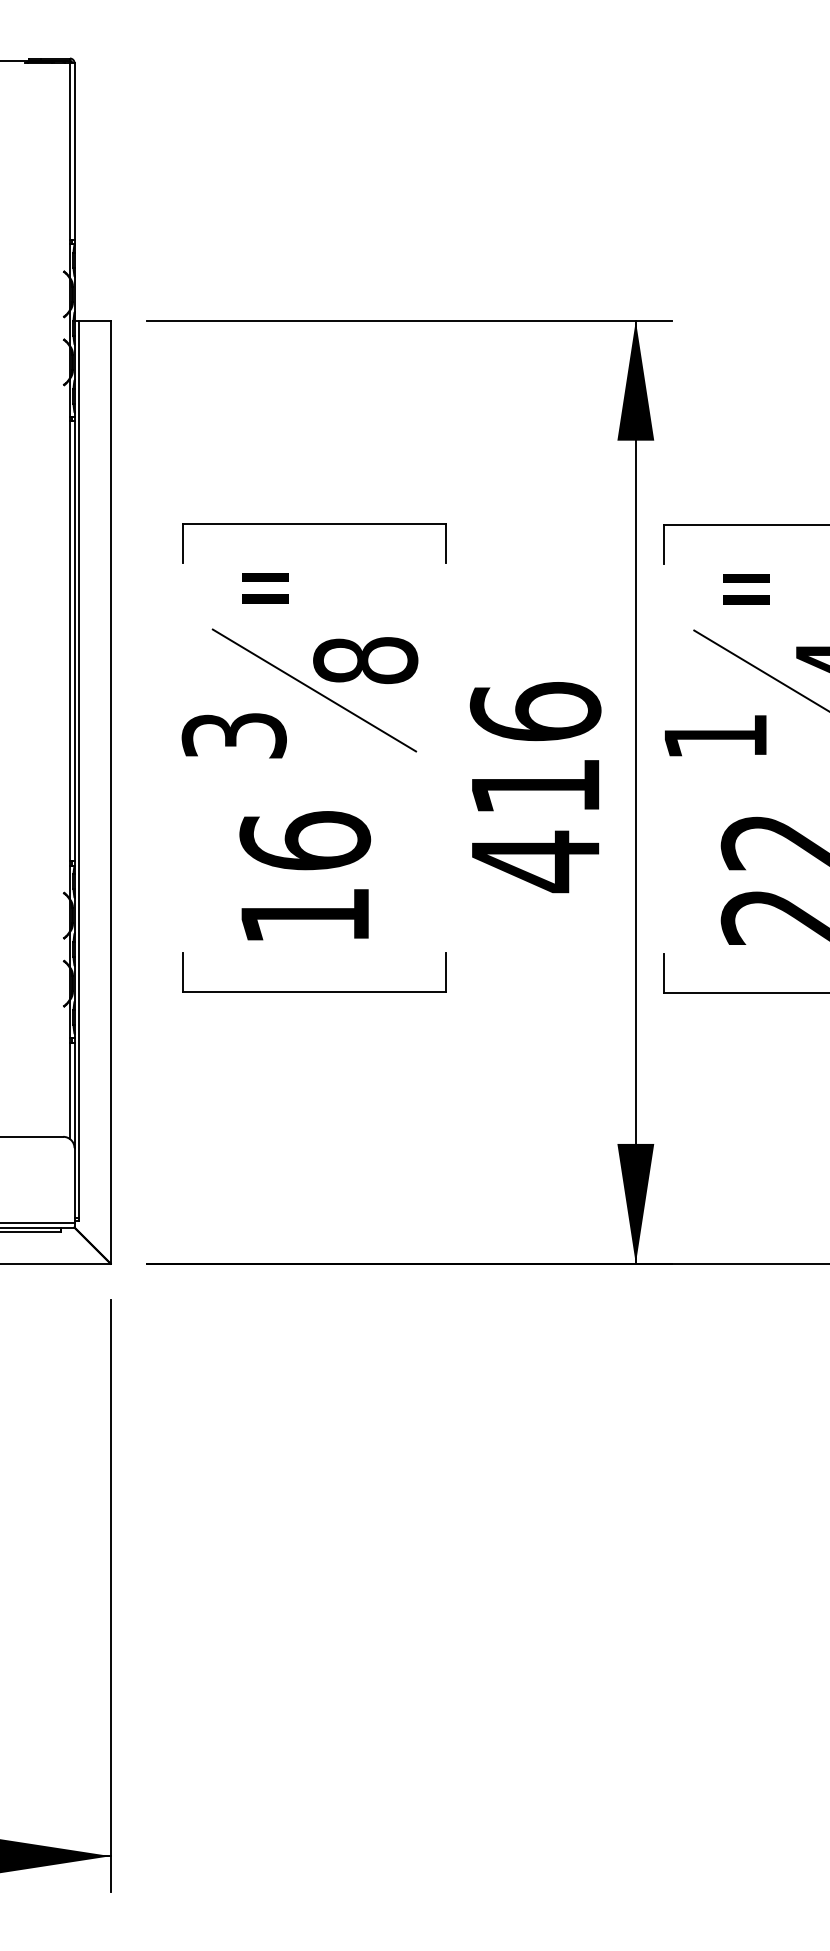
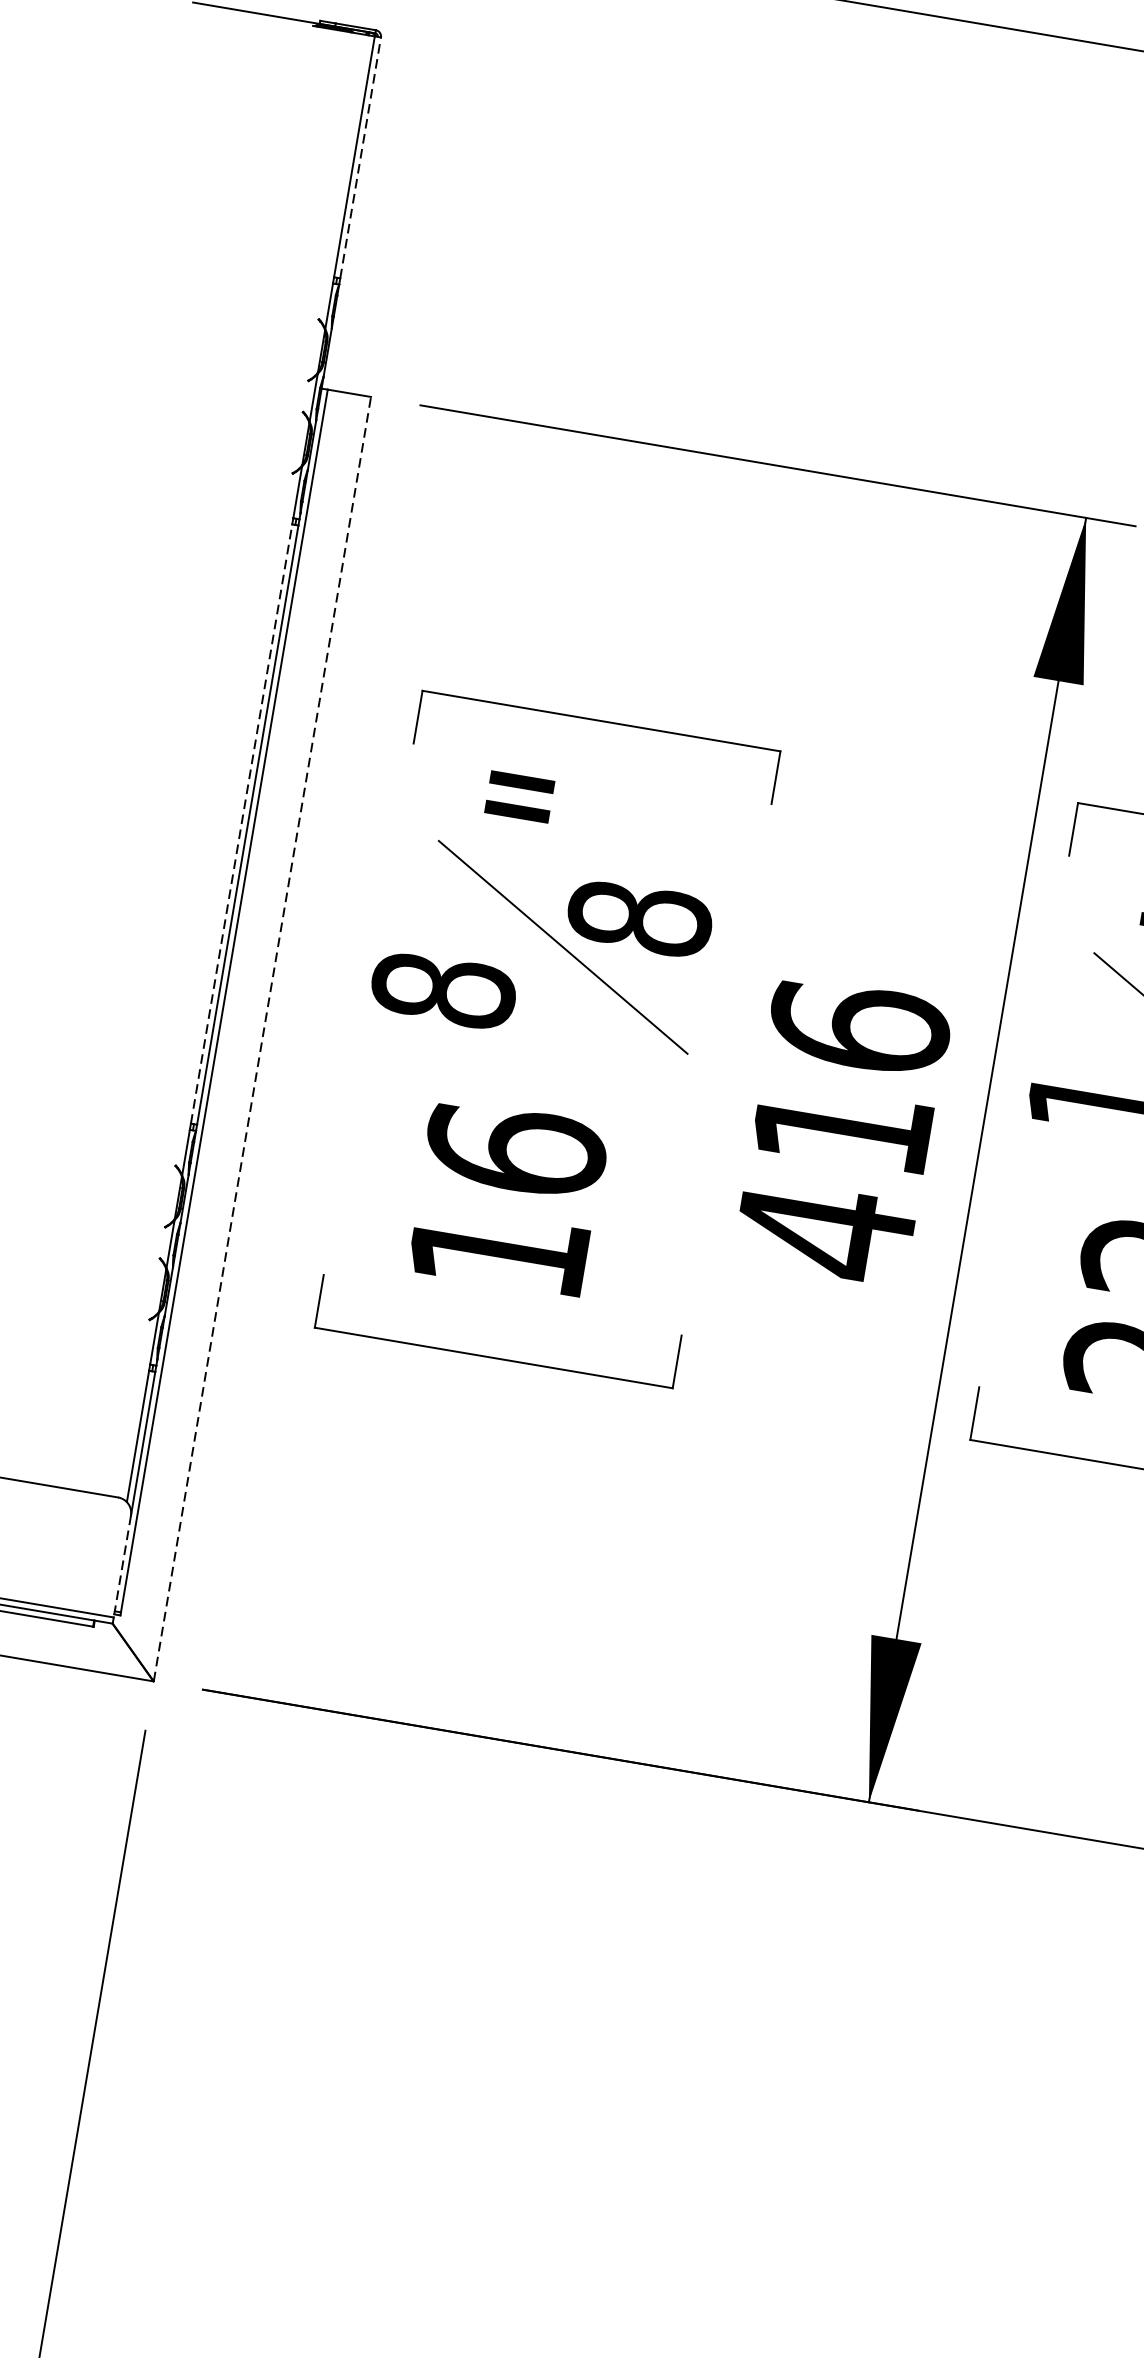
line: (74, 151) -> (360, 157), solid -> dashed
line: (70, 641) -> (242, 824), solid -> dashed
text: (233, 735) -> (442, 990), 3 -> 8
line: (110, 791) -> (262, 1037), solid -> dashed
line: (74, 1186) -> (122, 1567), solid -> dashed

